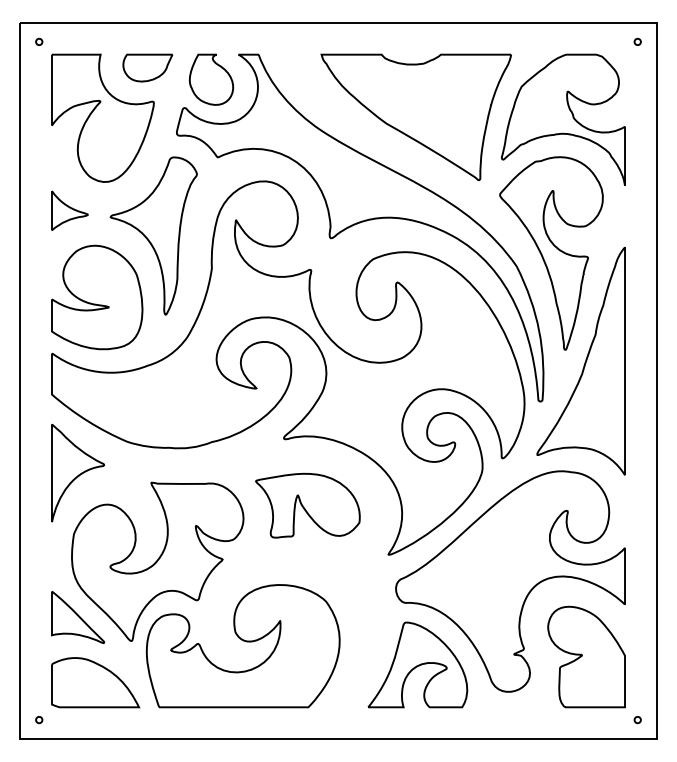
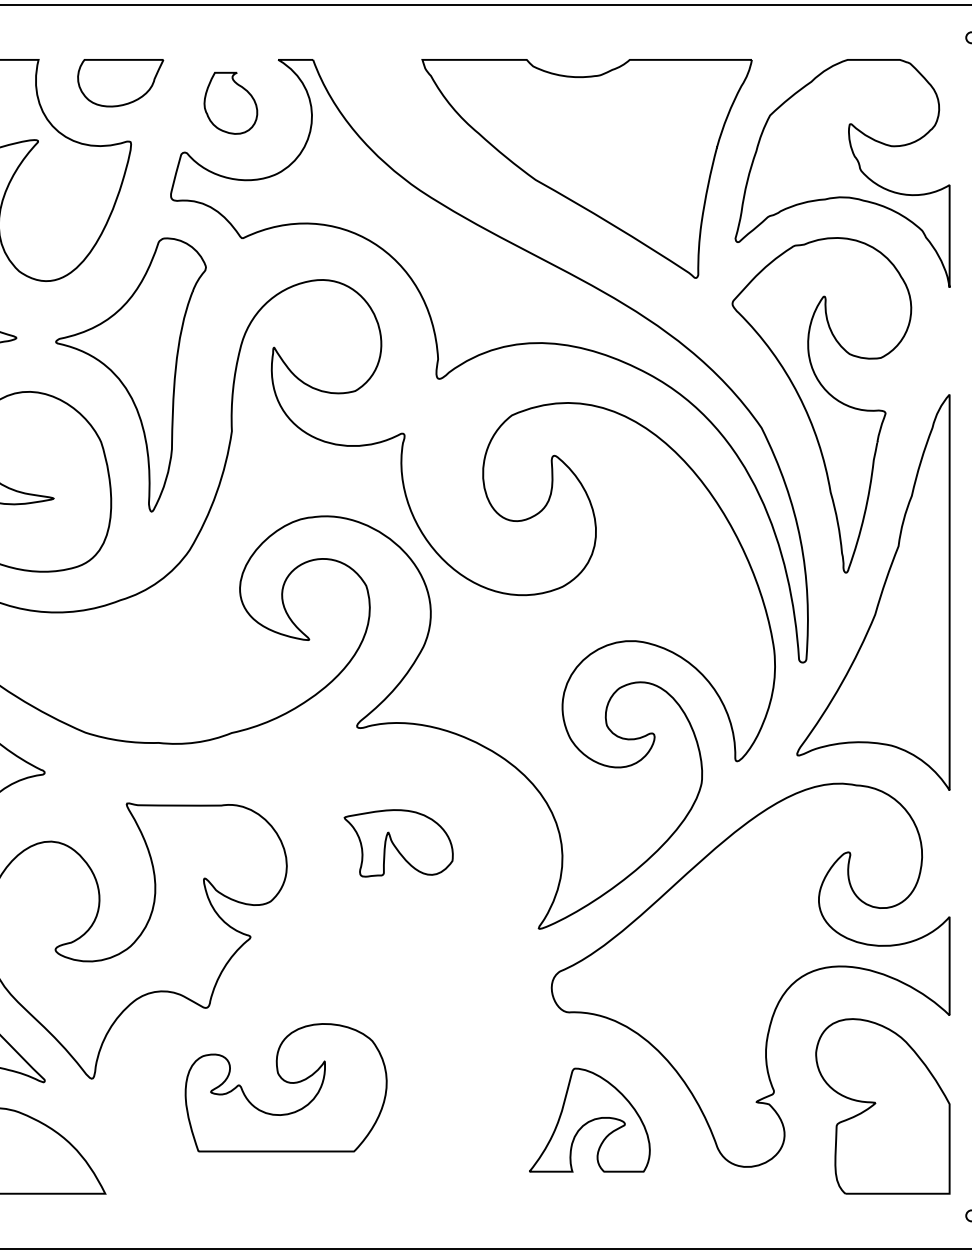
part: (210, 79) -> (229, 102), size x0.7
part: (307, 505) -> (397, 843), size x0.6
part: (242, 646) -> (285, 1088), size x0.6
part: (417, 664) -> (589, 1119), size x0.7

